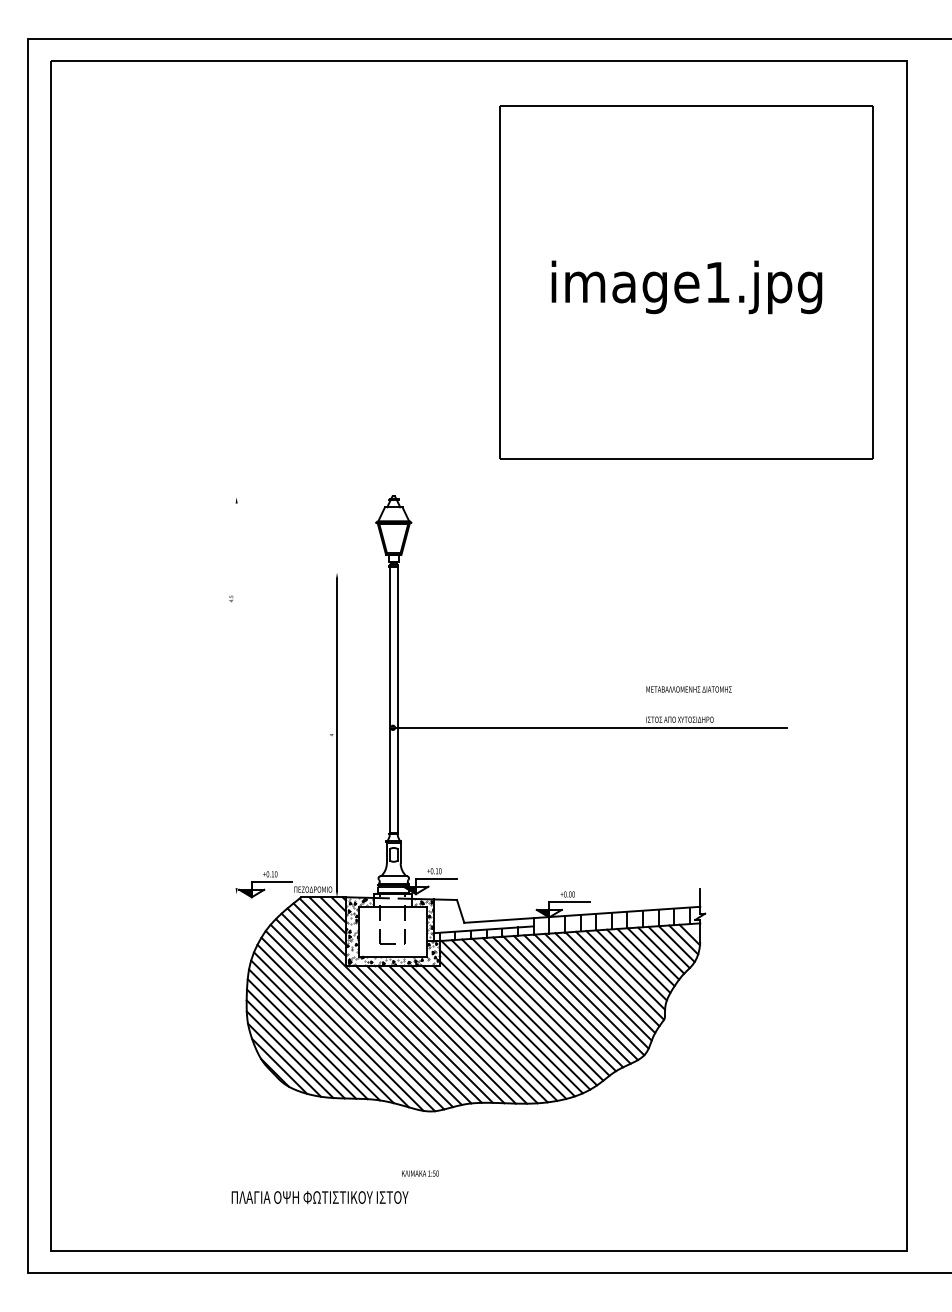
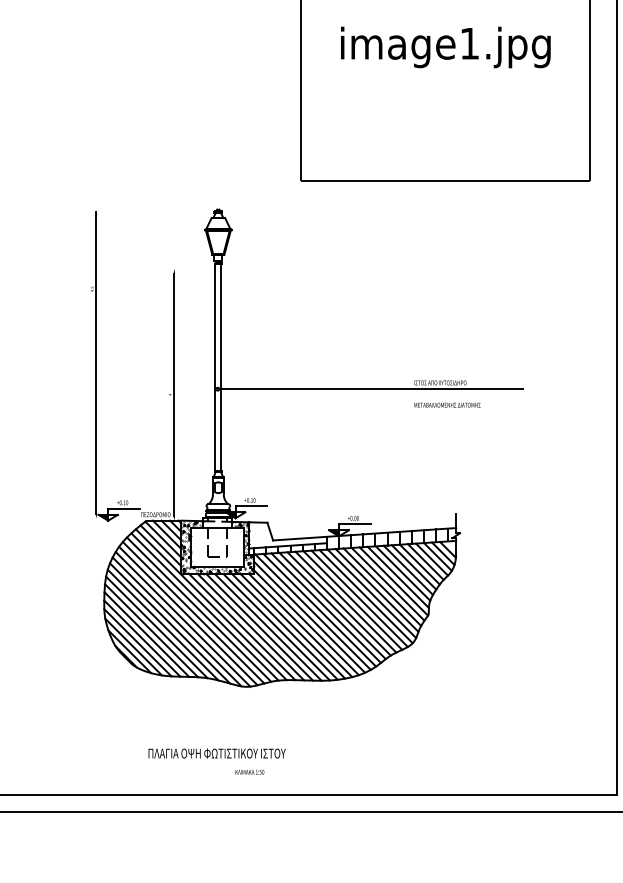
text: (688, 689) -> (447, 405), moved
line: (236, 693) -> (96, 362), added
text: (420, 1173) -> (249, 772), moved
text: (319, 1197) -> (216, 753), moved

